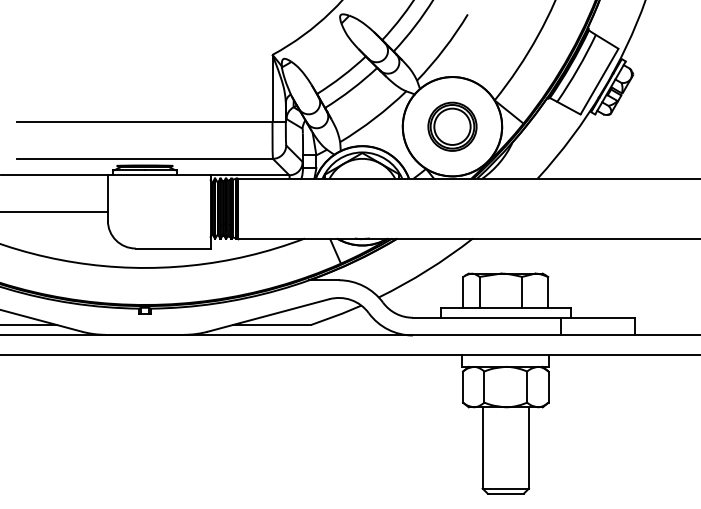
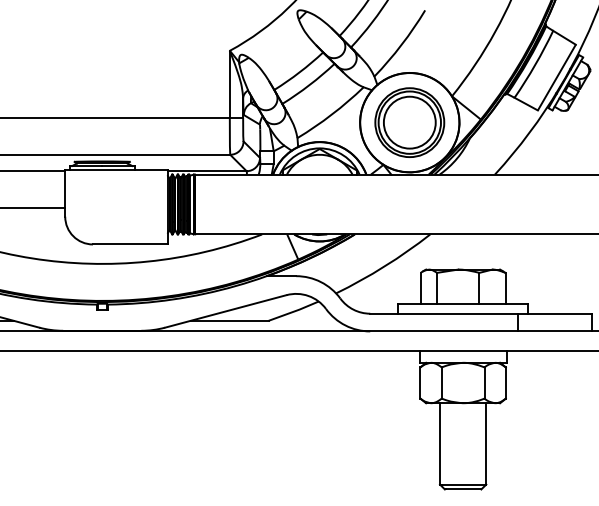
part: (452, 126) -> (409, 122), size x1.43

